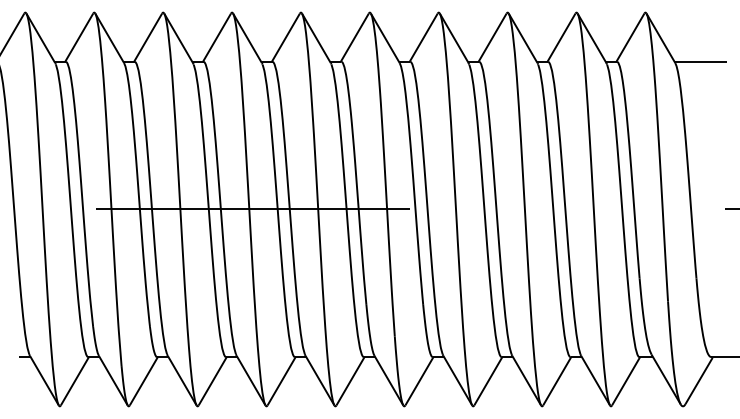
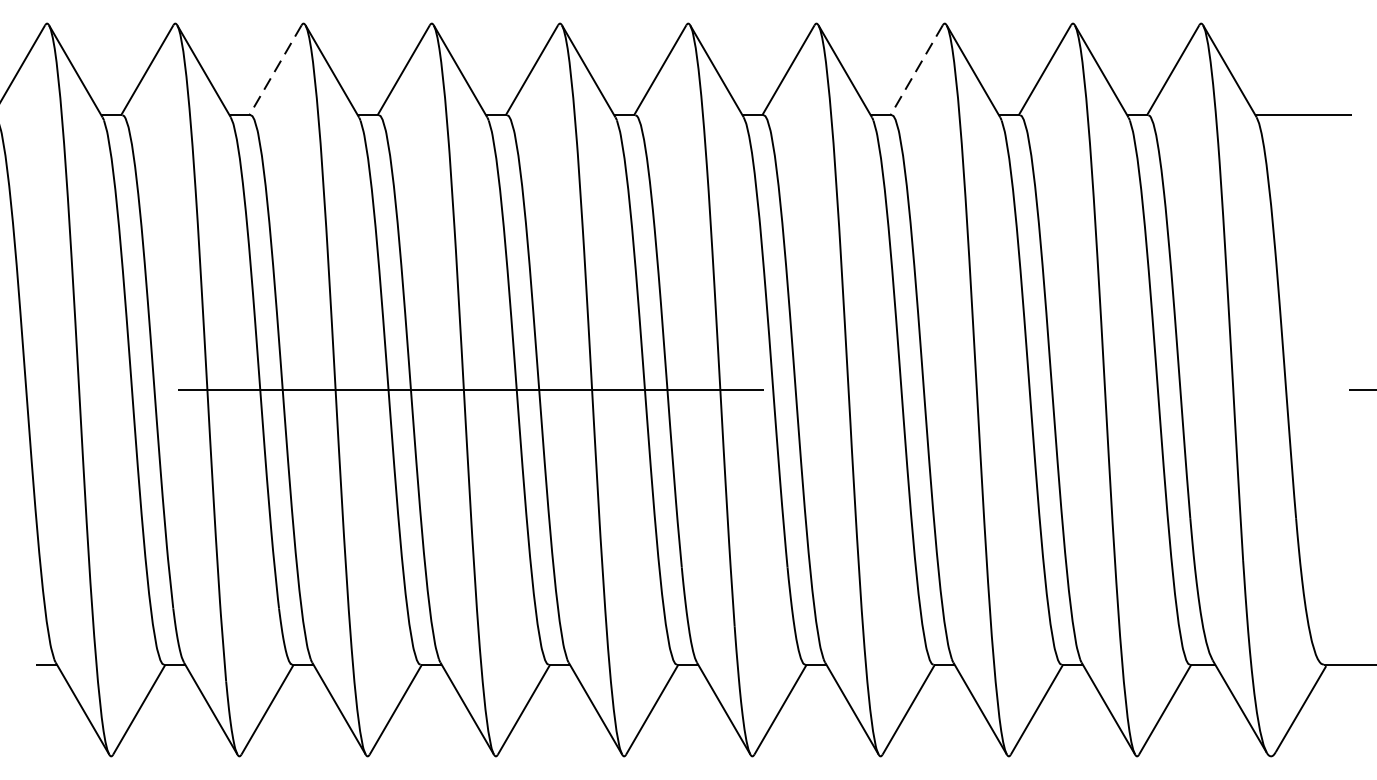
line: (148, 37) -> (276, 69), solid -> dashed
line: (492, 37) -> (916, 69), solid -> dashed

